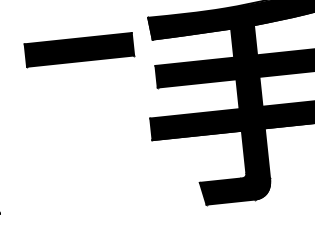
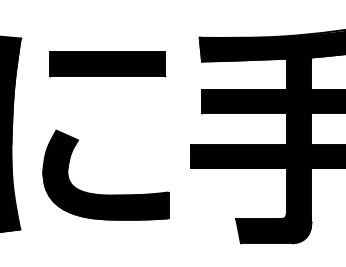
part: (79, 50) -> (107, 64), moved
part: (75, 172) -> (105, 194), added

